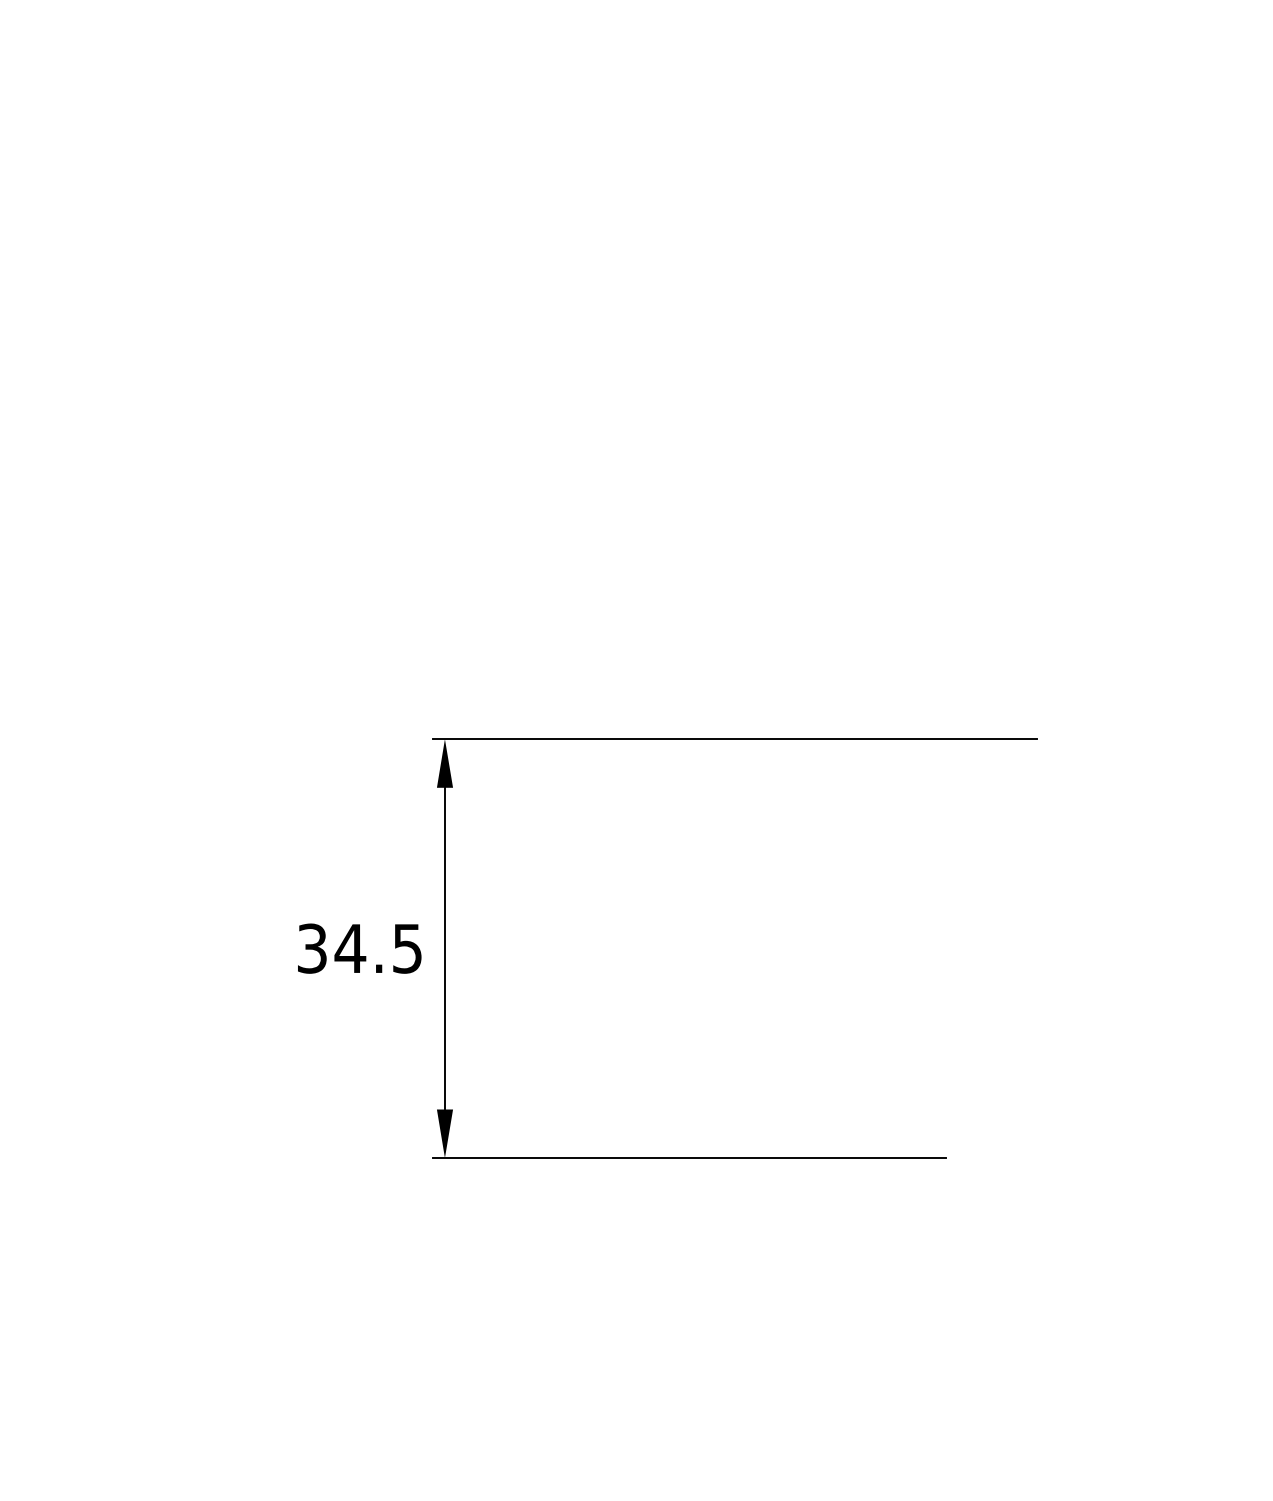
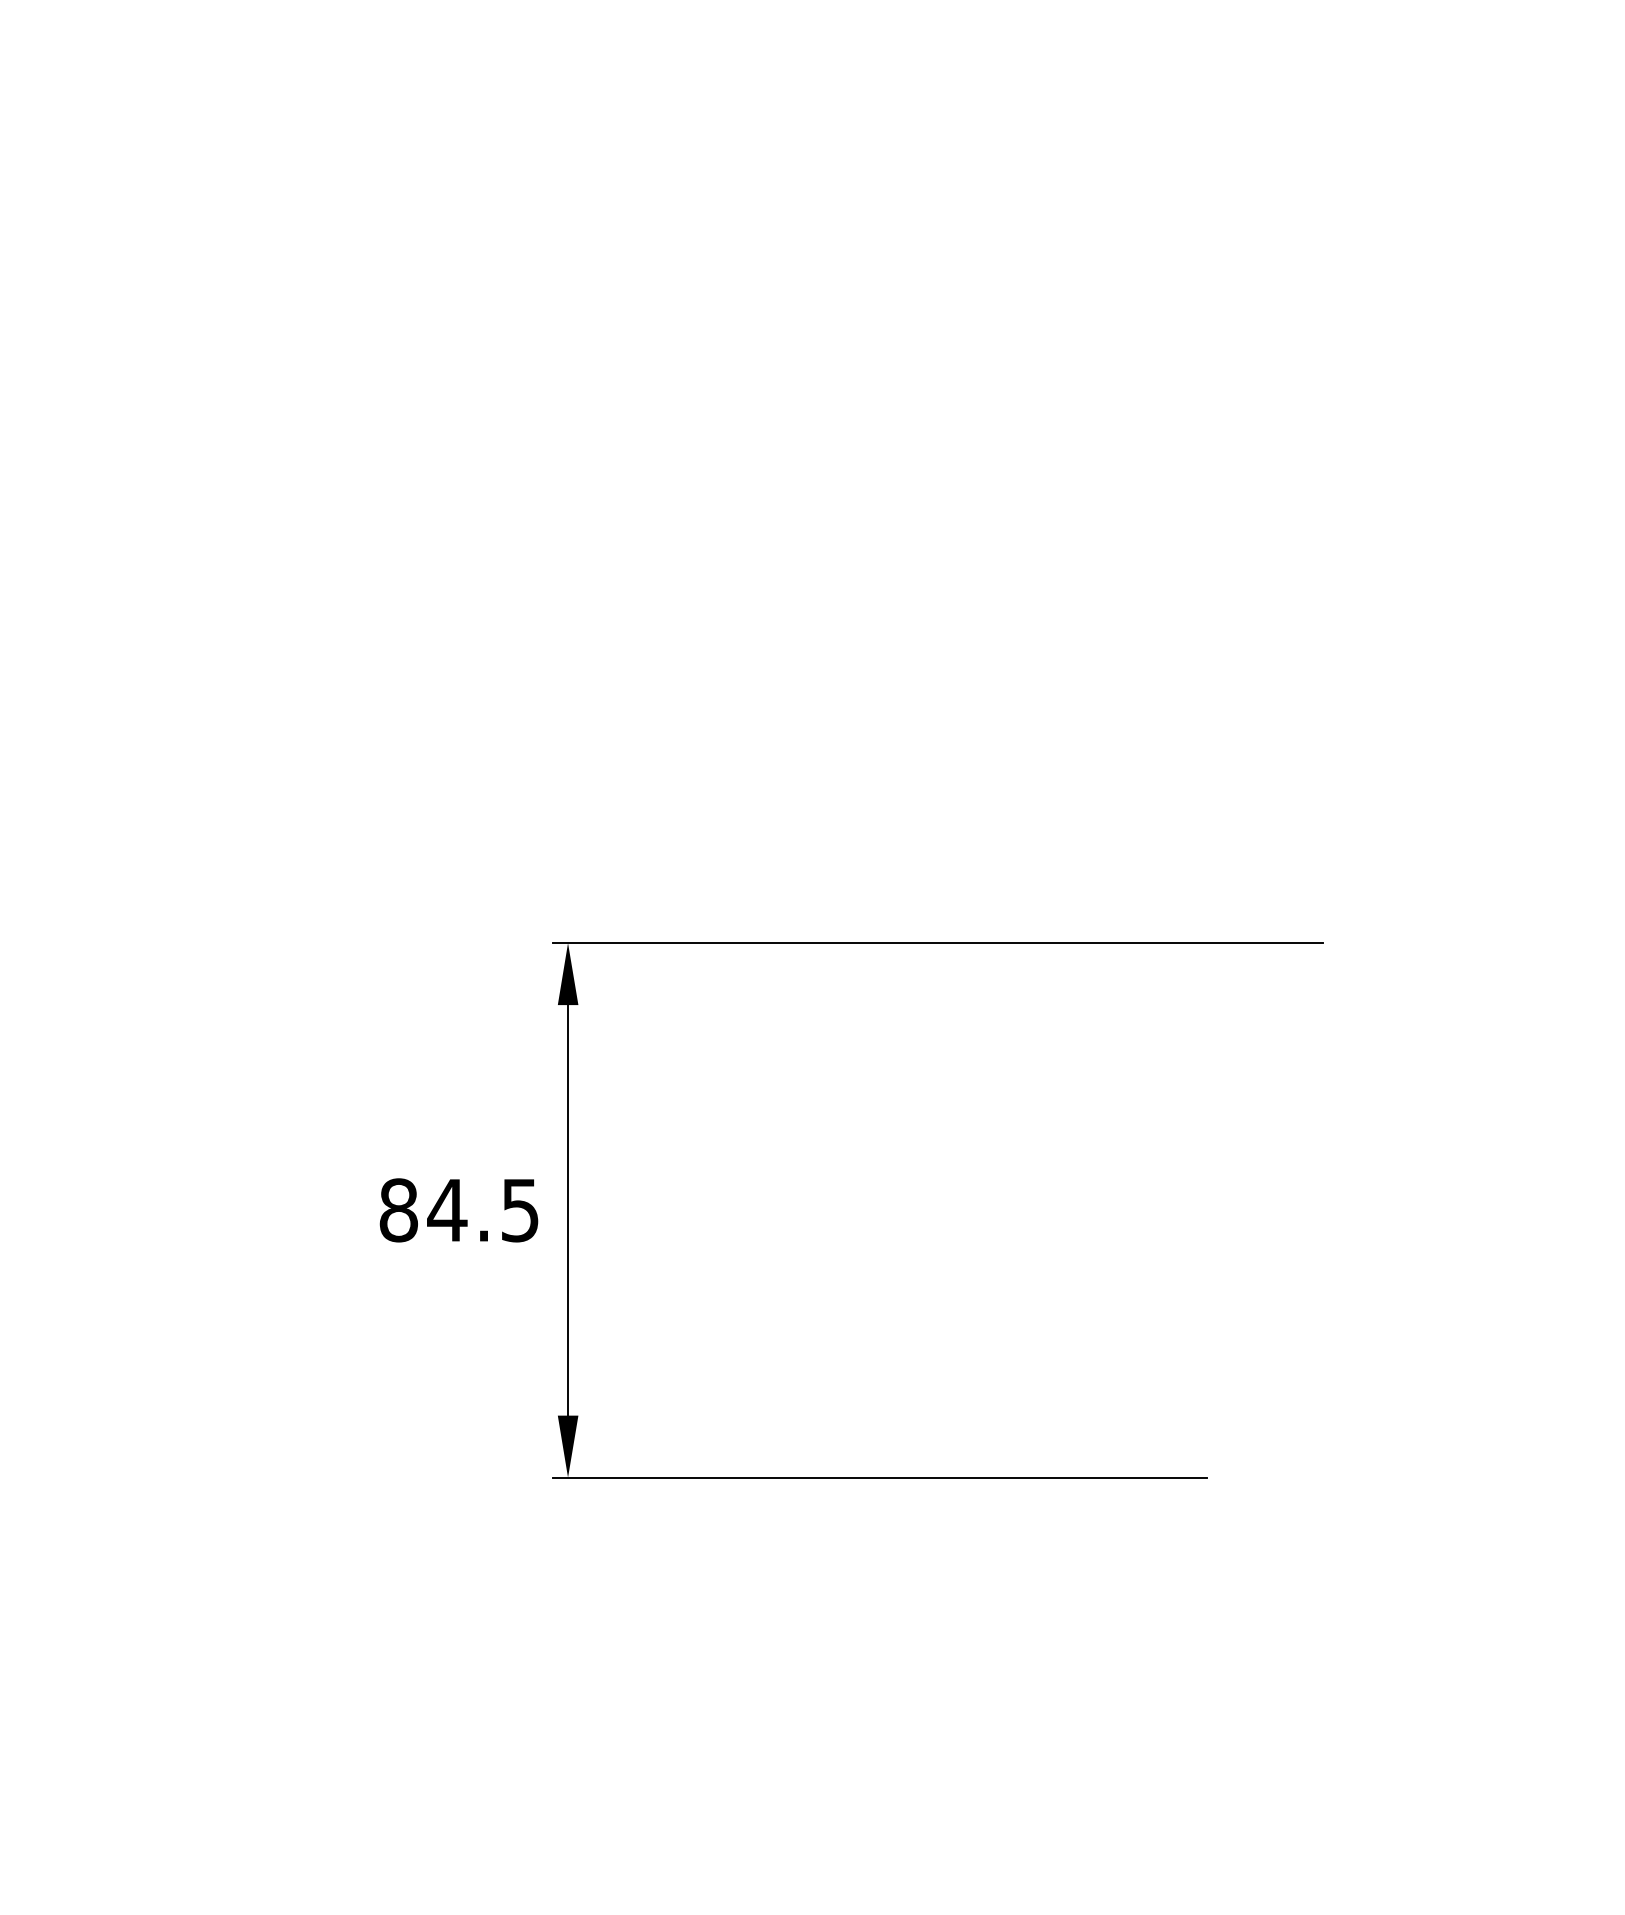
text: (312, 948) -> (398, 1210), 34.5 -> 84.5

